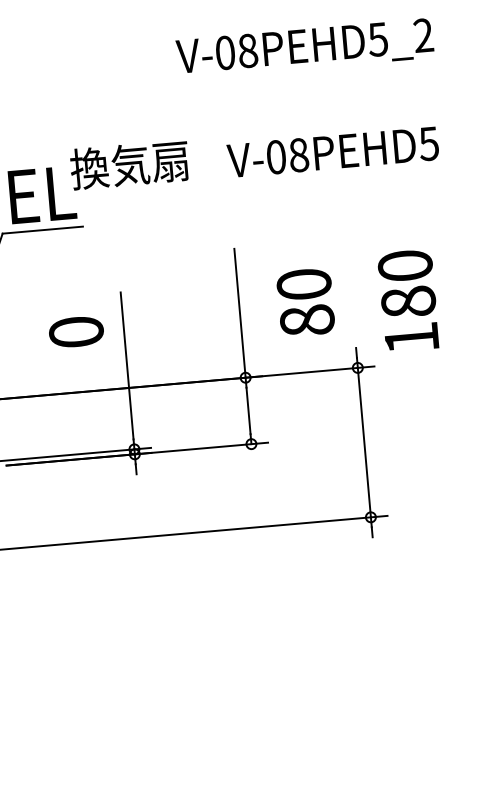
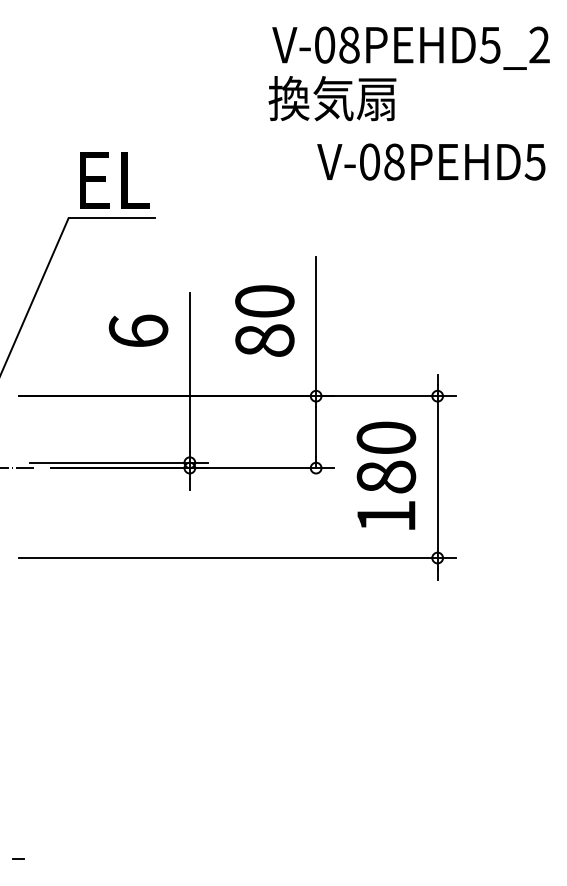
text: (129, 164) -> (332, 98), moved
text: (408, 300) -> (386, 475), moved
text: (305, 302) -> (264, 320), moved
text: (76, 331) -> (138, 330), 0 -> 6

